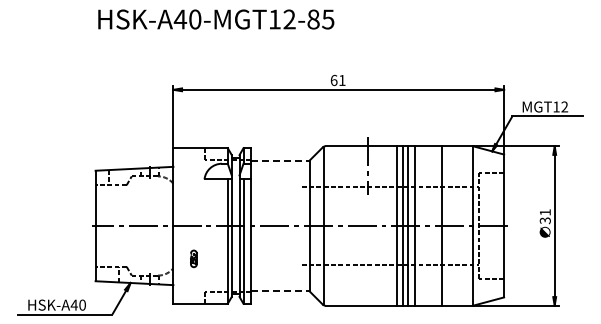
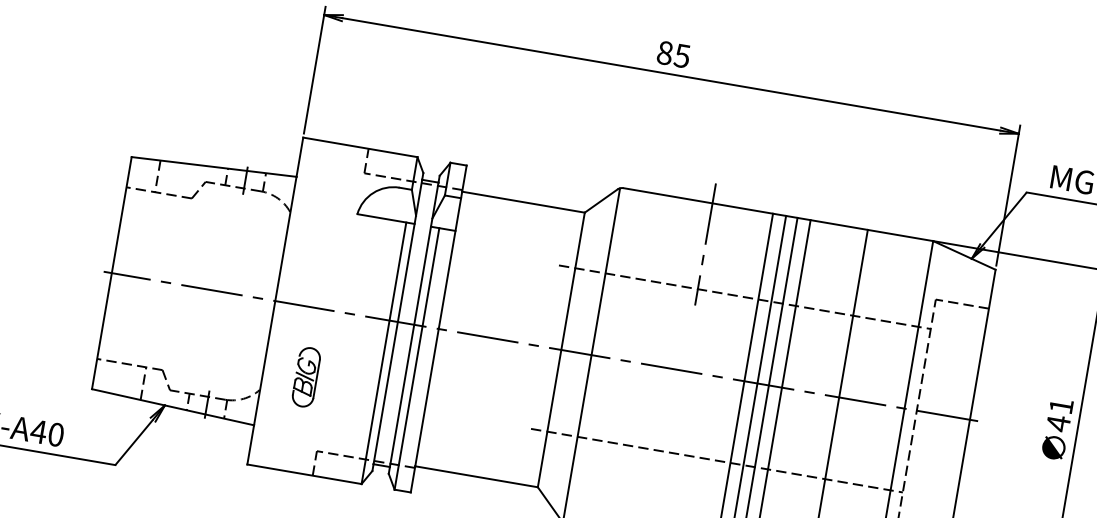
text: (337, 80) -> (672, 54), 61 -> 85
line: (280, 160) -> (523, 201), dashed -> solid
text: (544, 220) -> (1056, 422), 31 -> 41
part: (193, 258) -> (305, 376), size x1.67
line: (280, 291) -> (476, 477), dashed -> solid

